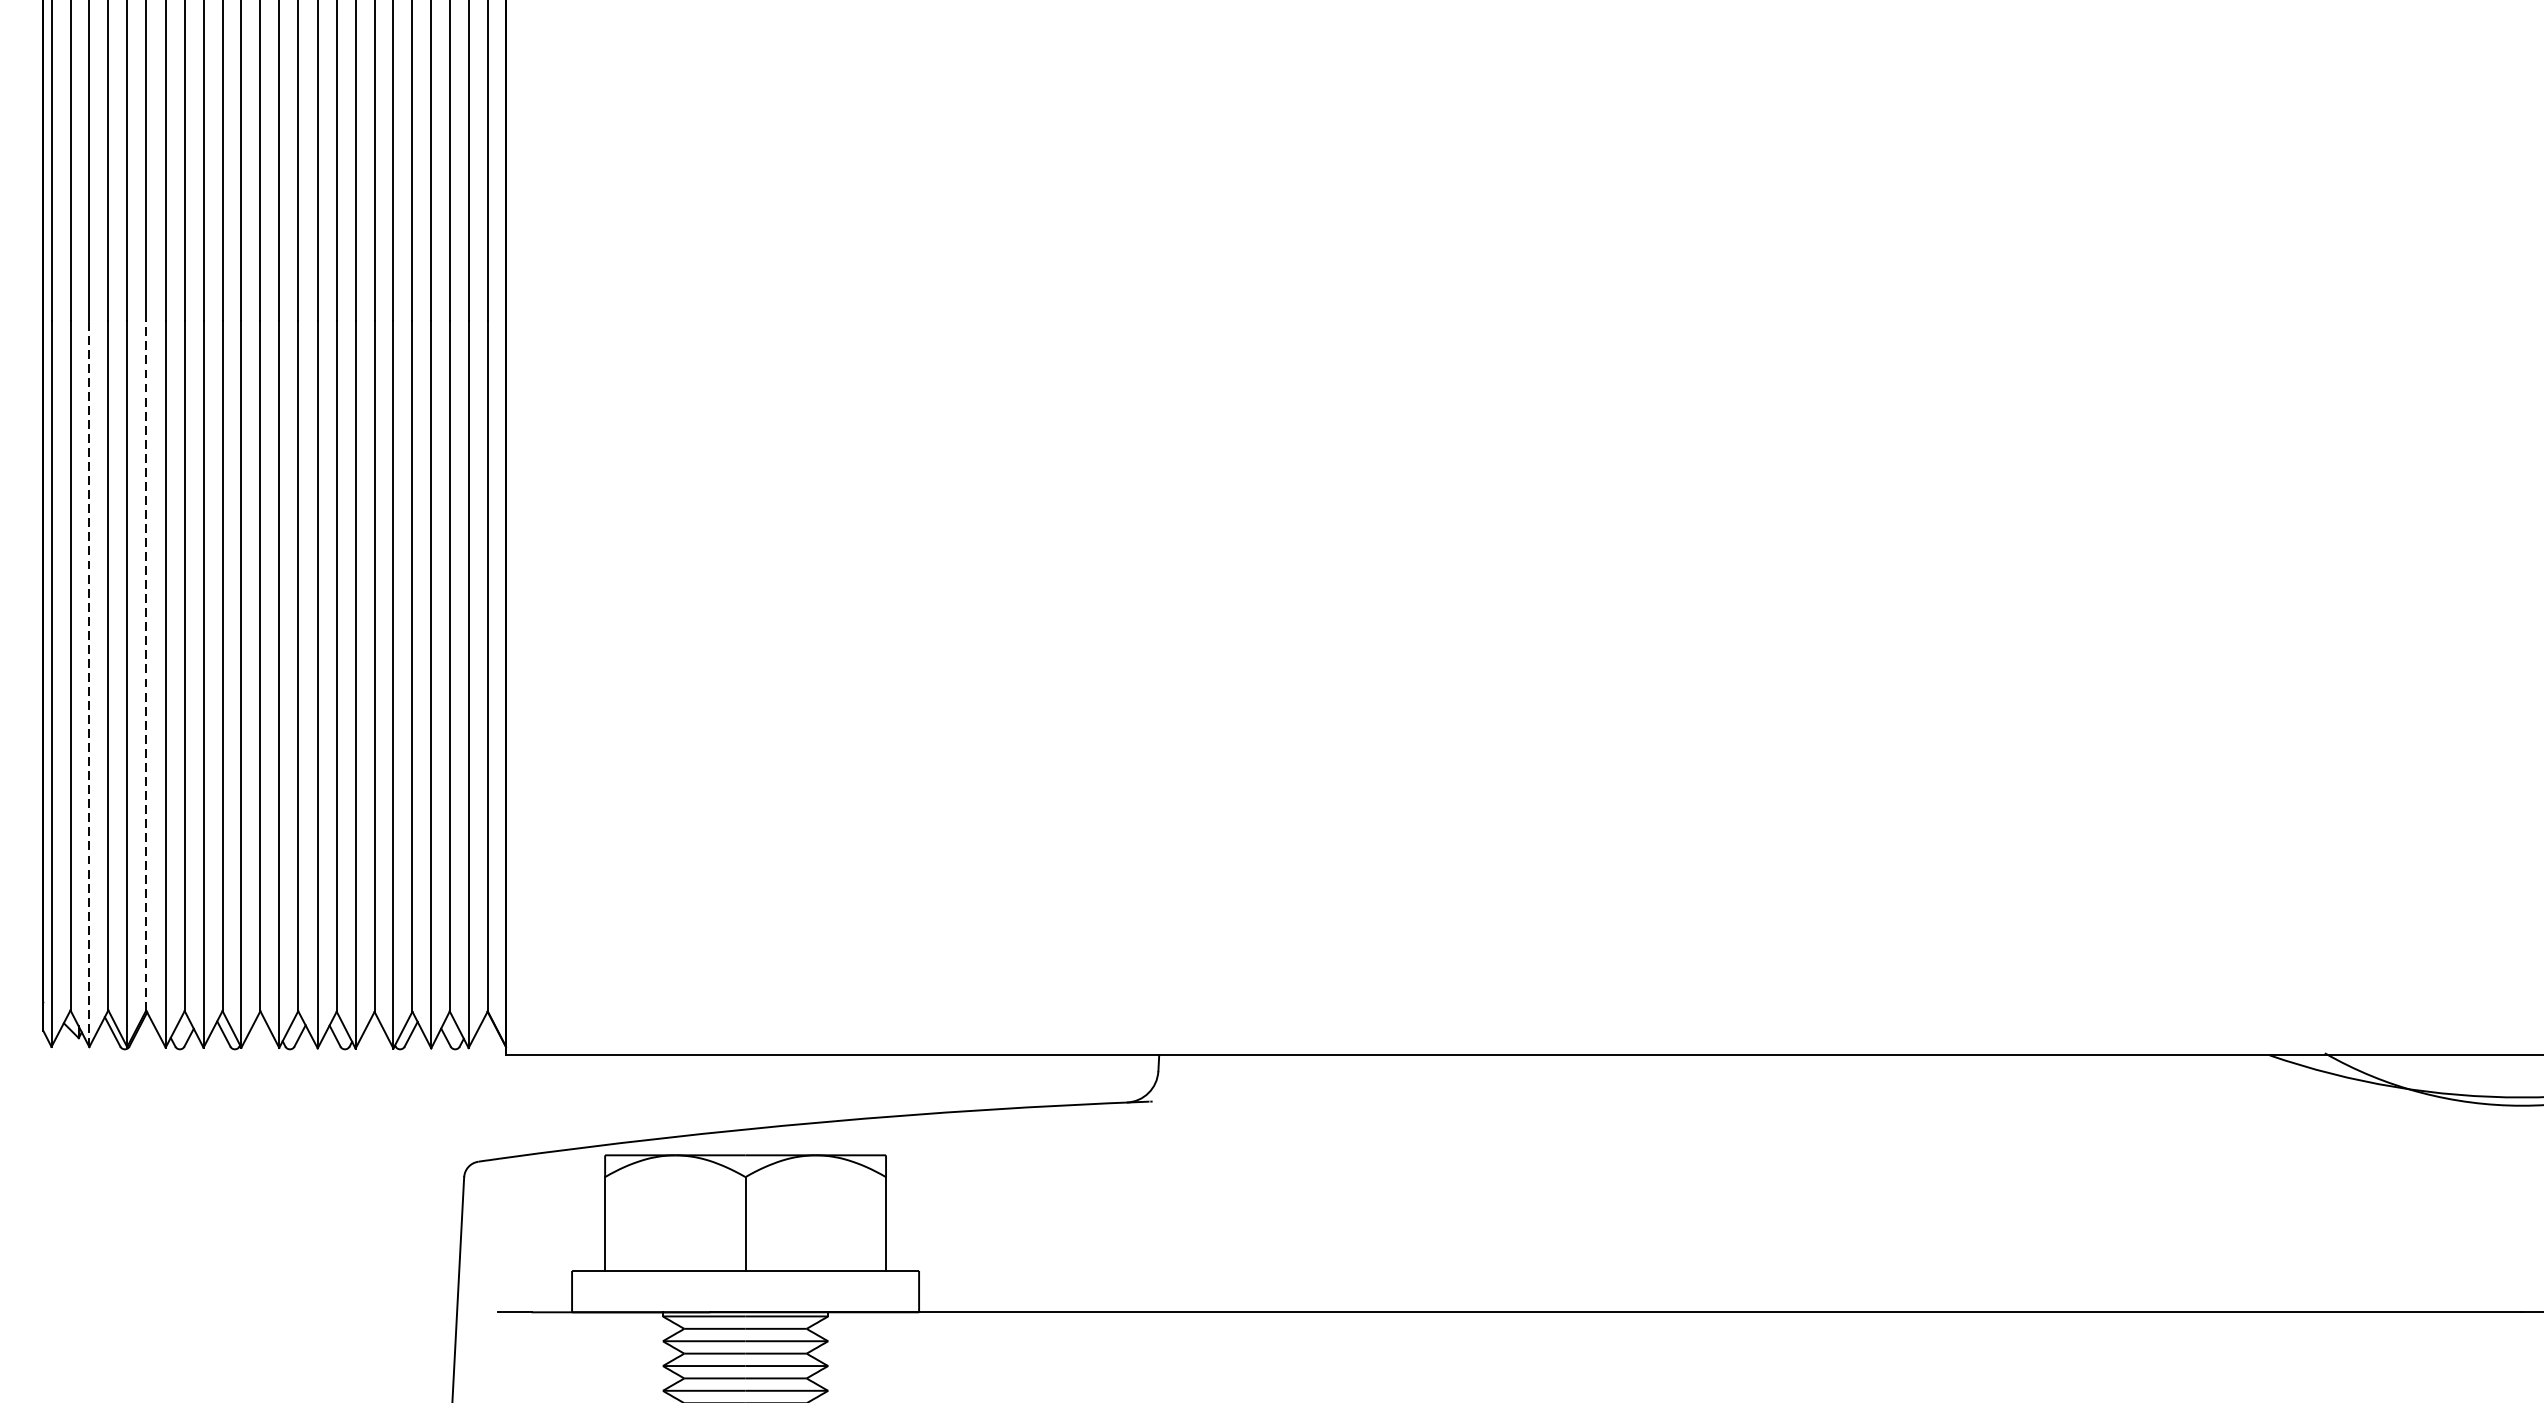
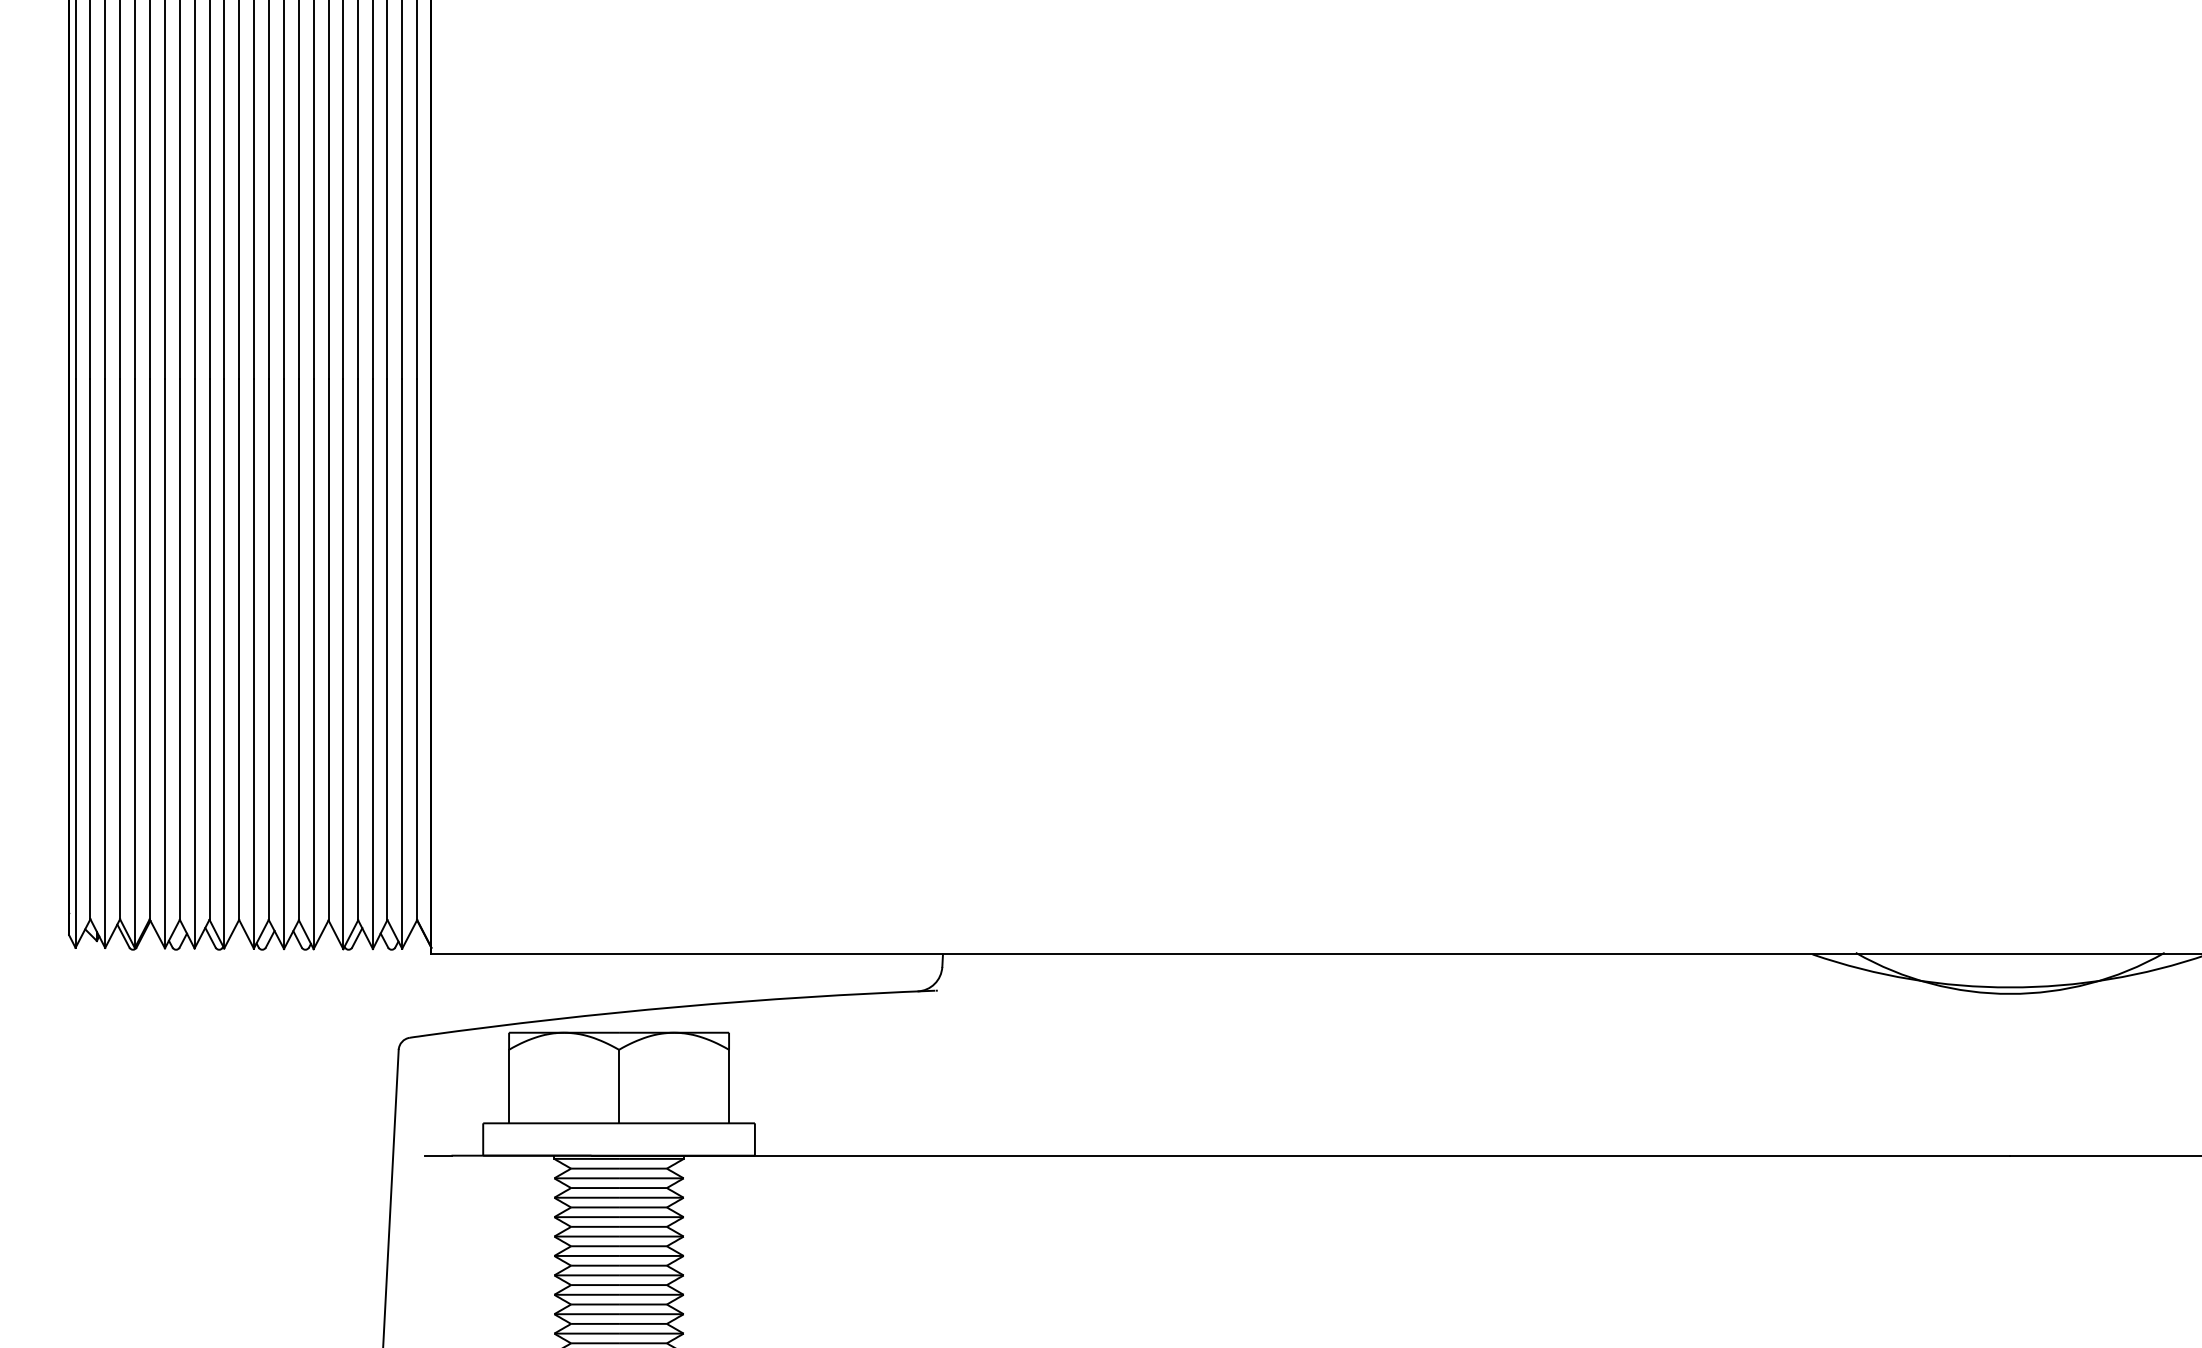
line: (145, 664) -> (149, 648), dashed -> solid
line: (89, 683) -> (105, 663), dashed -> solid

